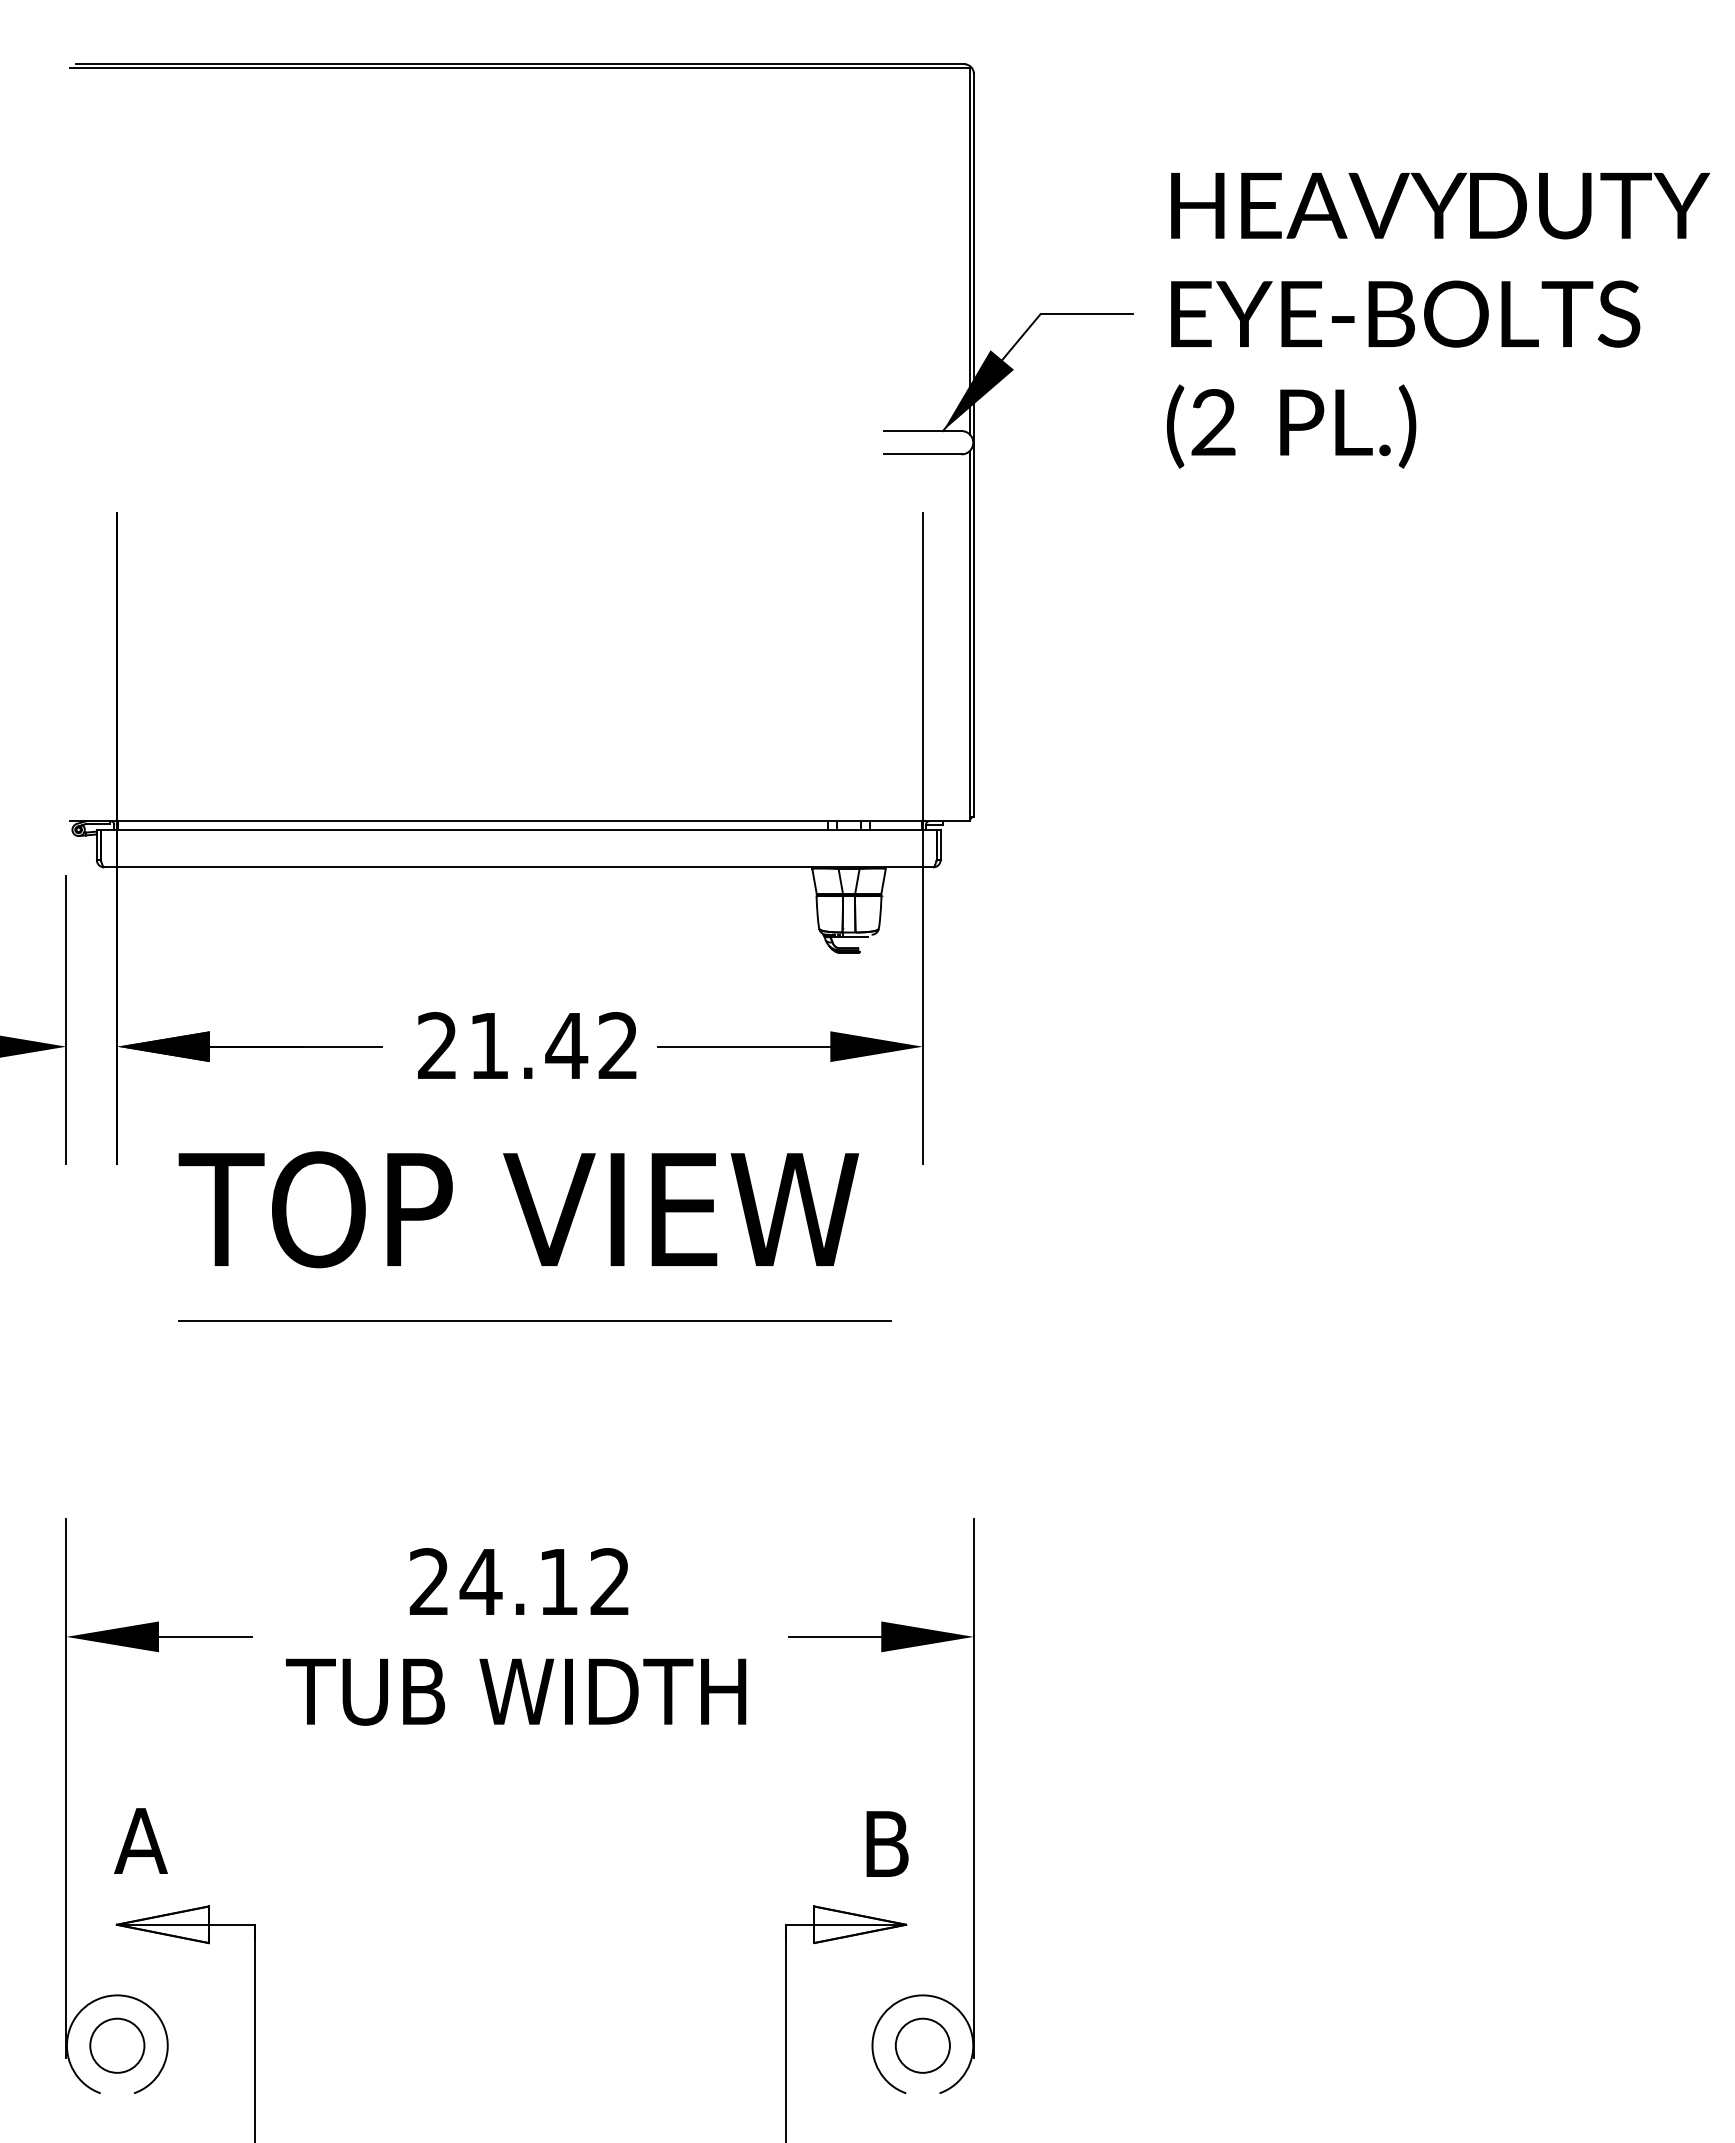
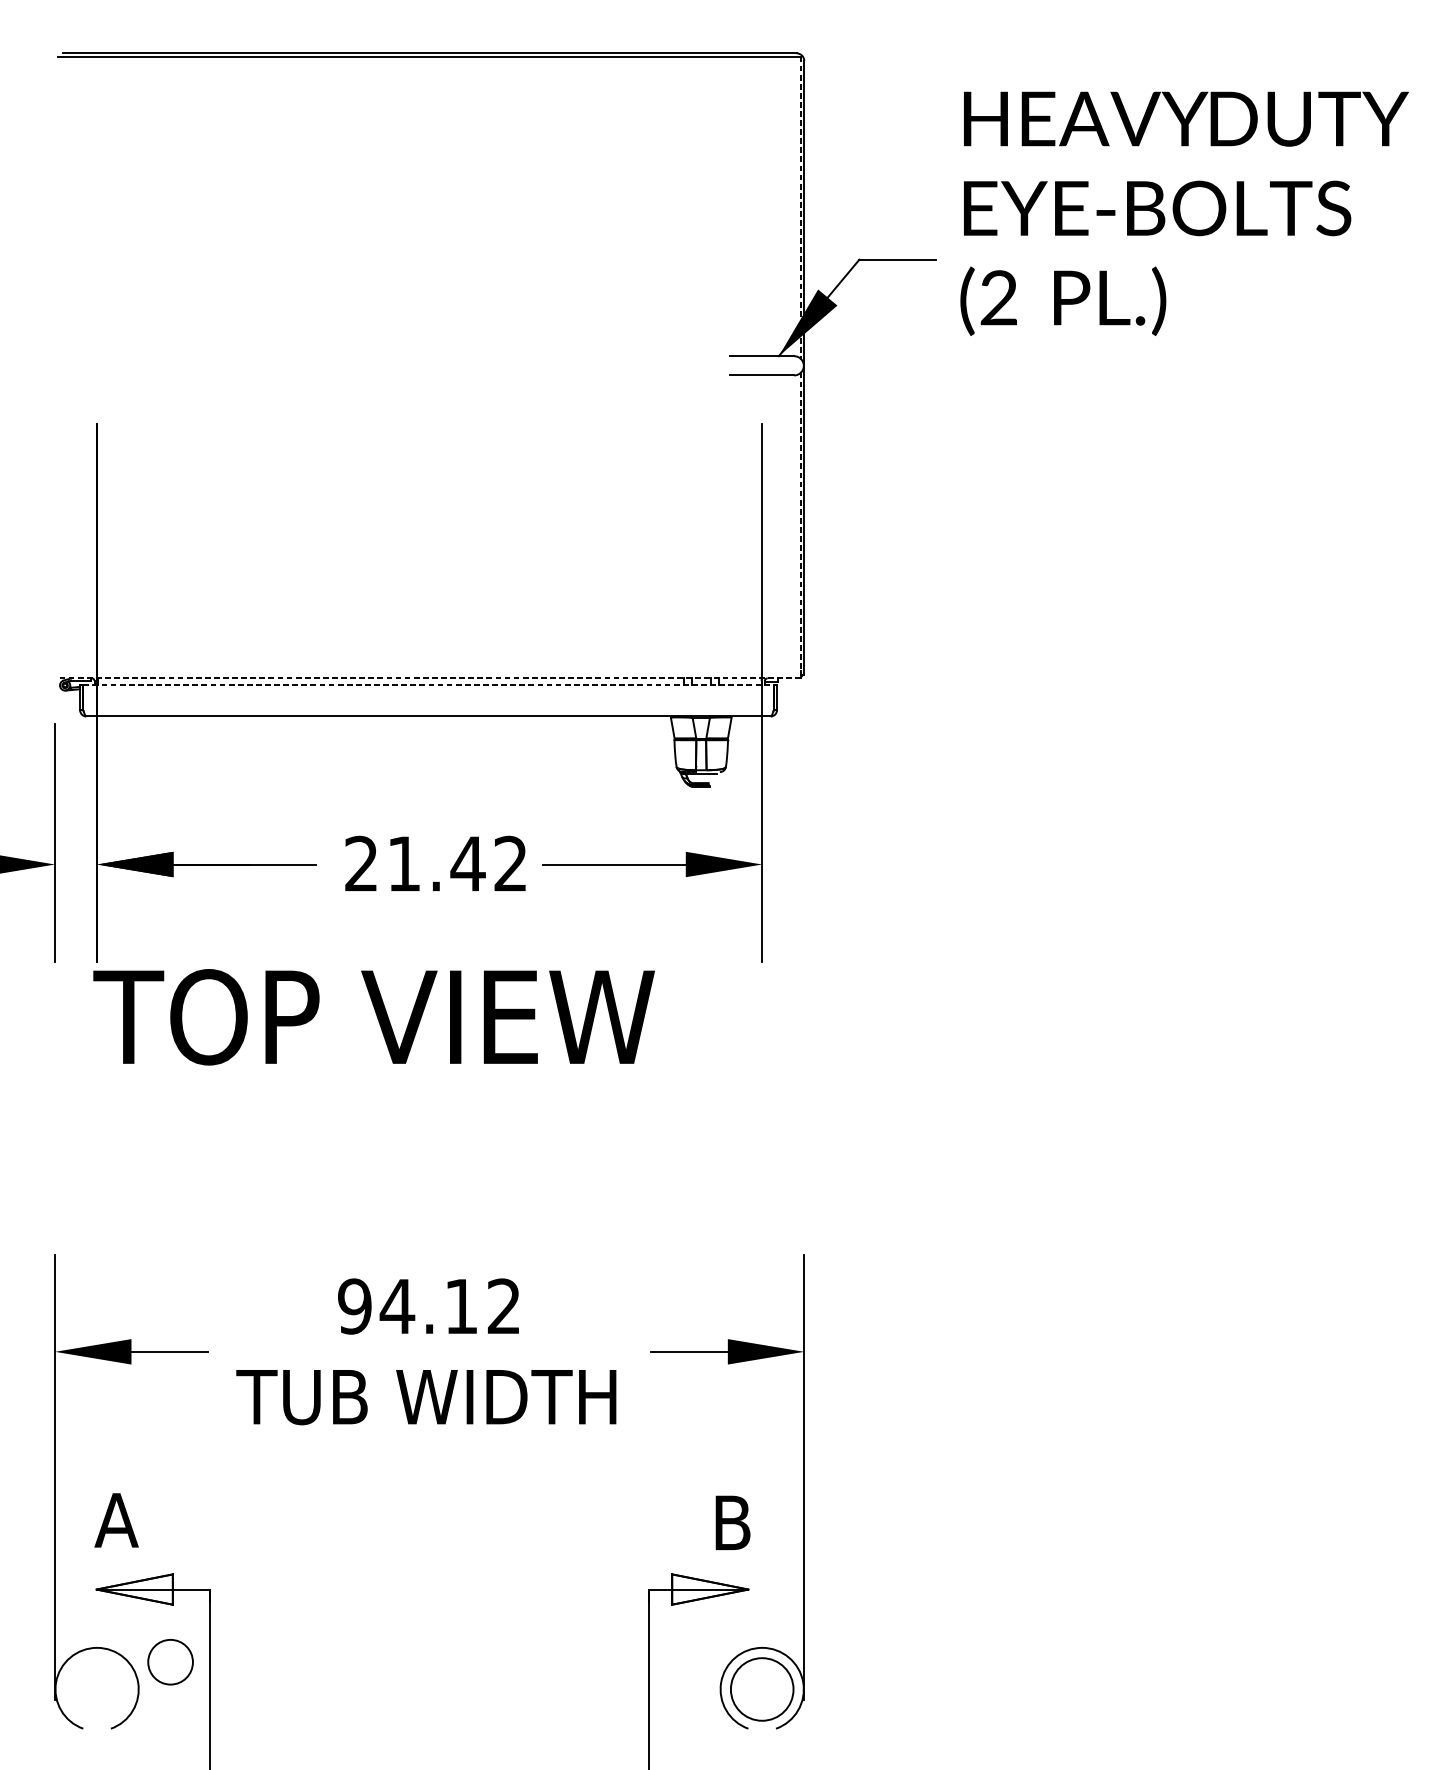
line: (969, 251) -> (800, 207), solid -> dashed
text: (1438, 320) -> (1184, 213), moved
line: (969, 631) -> (800, 521), solid -> dashed
line: (520, 821) -> (429, 678), solid -> dashed
line: (519, 829) -> (429, 685), solid -> dashed
text: (518, 1209) -> (373, 1017), moved
line: (535, 1321) -> (442, 1091), removed
text: (429, 1582) -> (354, 1306), 24.12 -> 94.12
circle: (117, 2045) -> (170, 1661), moved
circle: (922, 2045) -> (761, 1689), size x1.4

